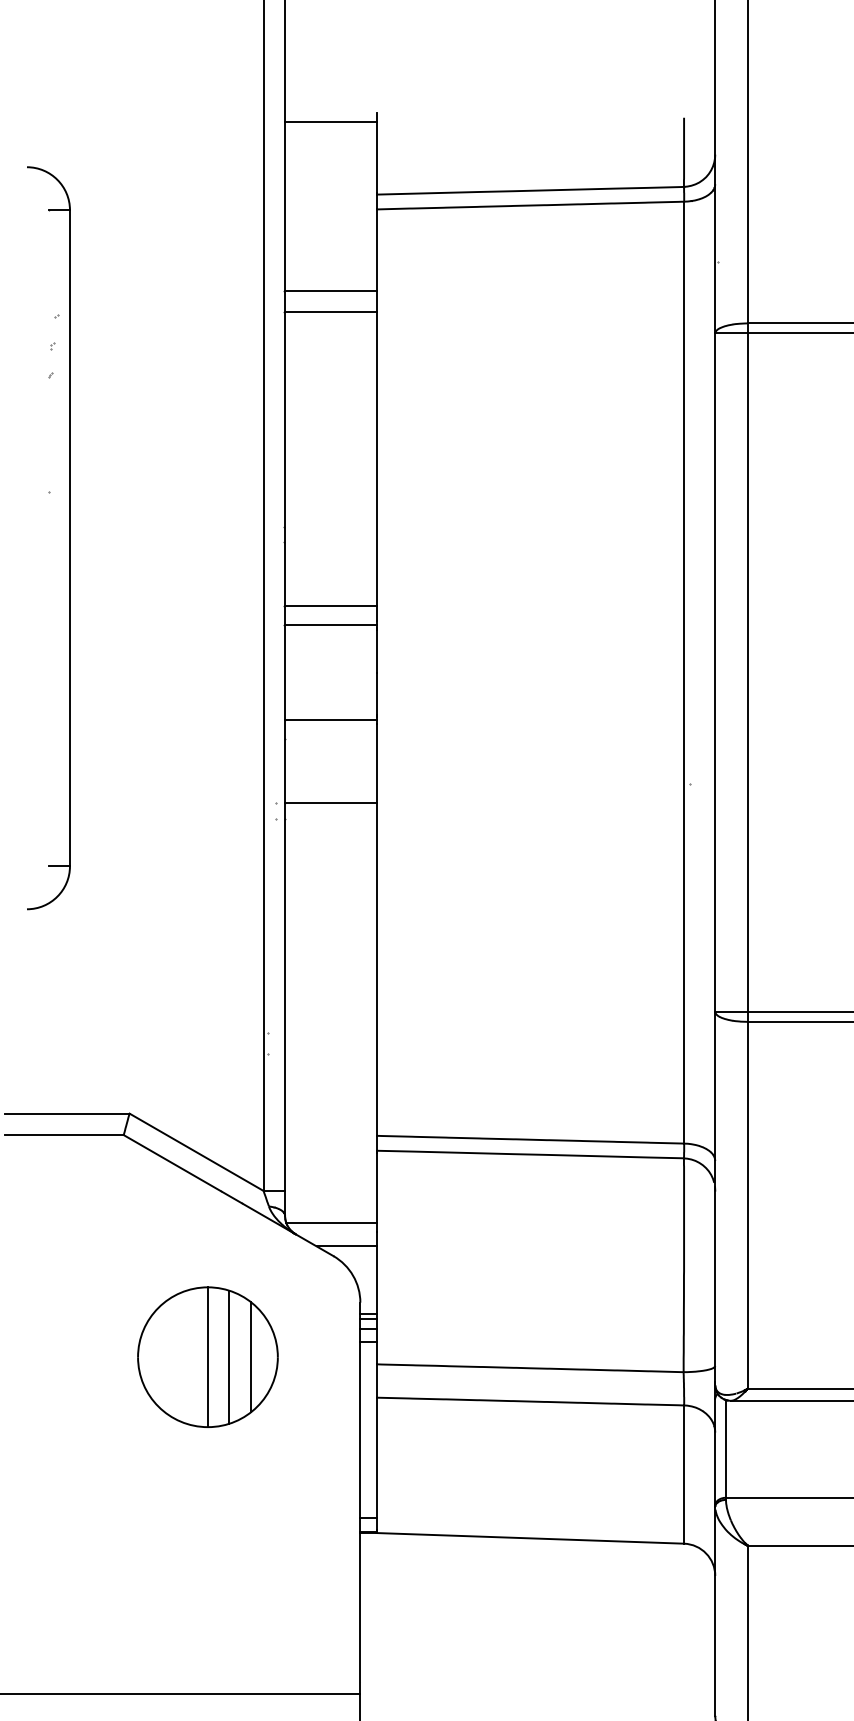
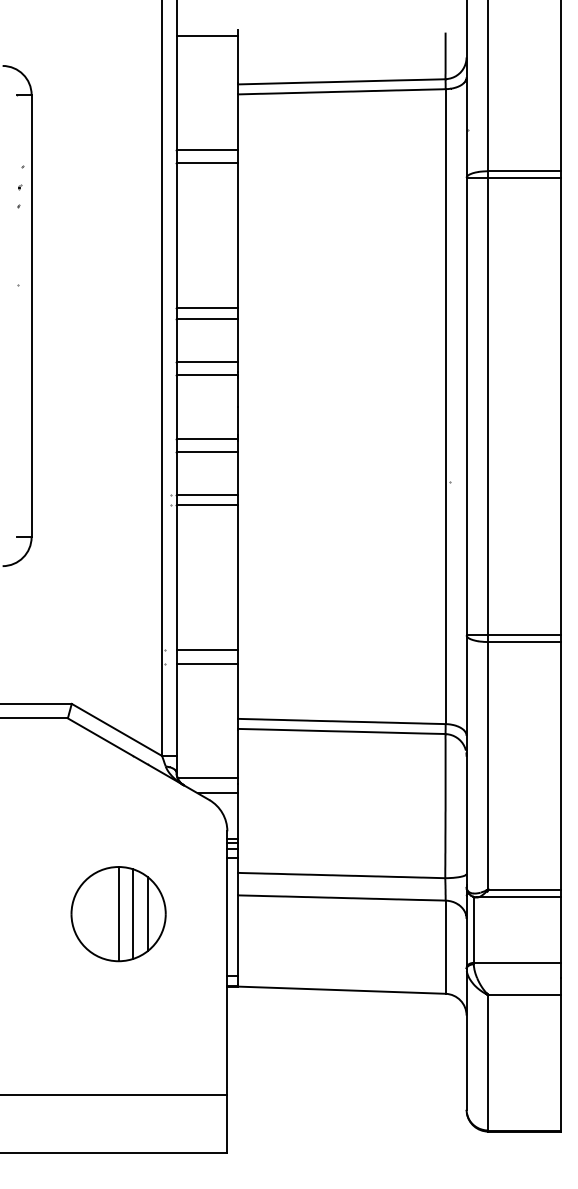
line: (330, 527) -> (207, 308), added
line: (330, 541) -> (207, 318), added
line: (330, 739) -> (207, 451), added
line: (330, 817) -> (207, 504), added
line: (330, 1032) -> (207, 649), added
line: (330, 1053) -> (207, 663), added
part: (207, 1357) -> (118, 914), moved

